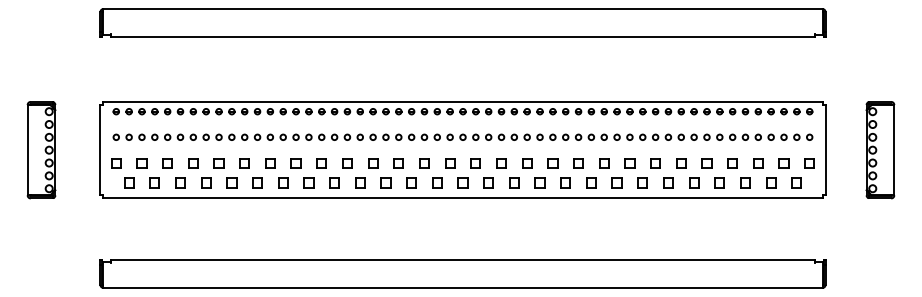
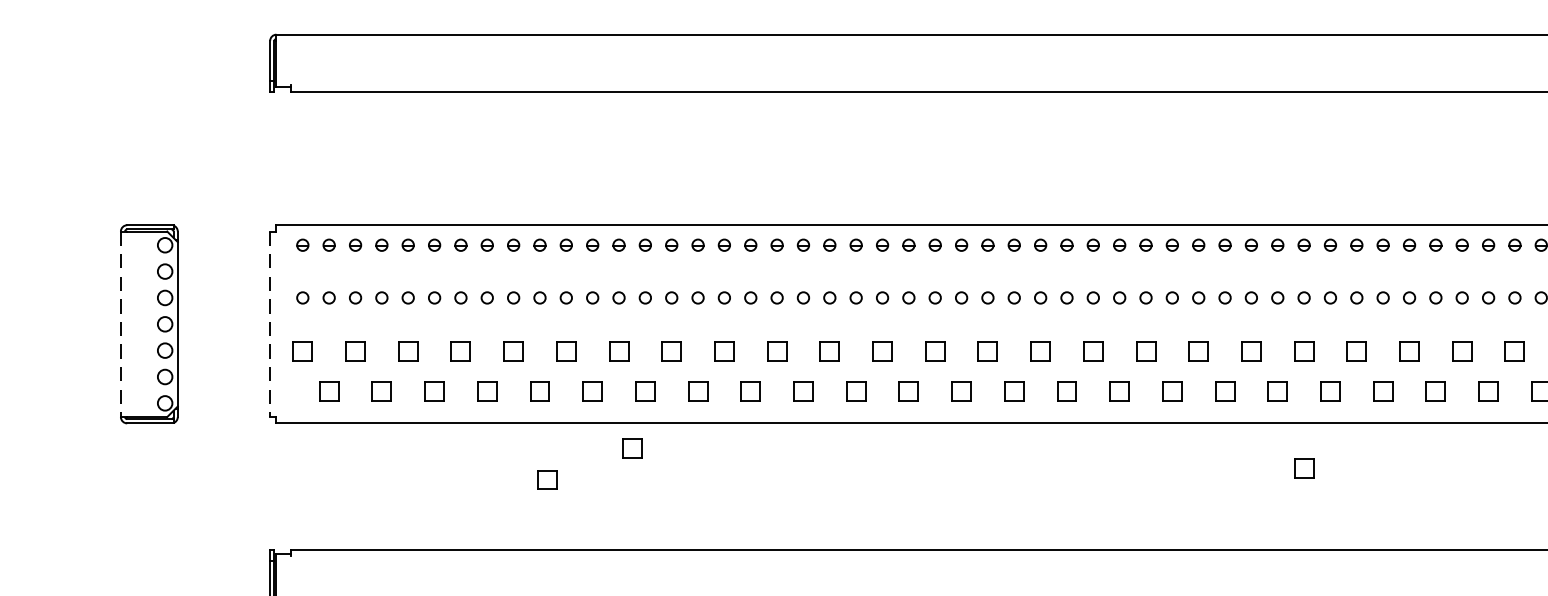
line: (27, 150) -> (120, 324), solid -> dashed
line: (100, 150) -> (270, 324), solid -> dashed
part: (276, 210) -> (631, 448), added
part: (604, 220) -> (1304, 468), added
part: (235, 225) -> (547, 478), added

